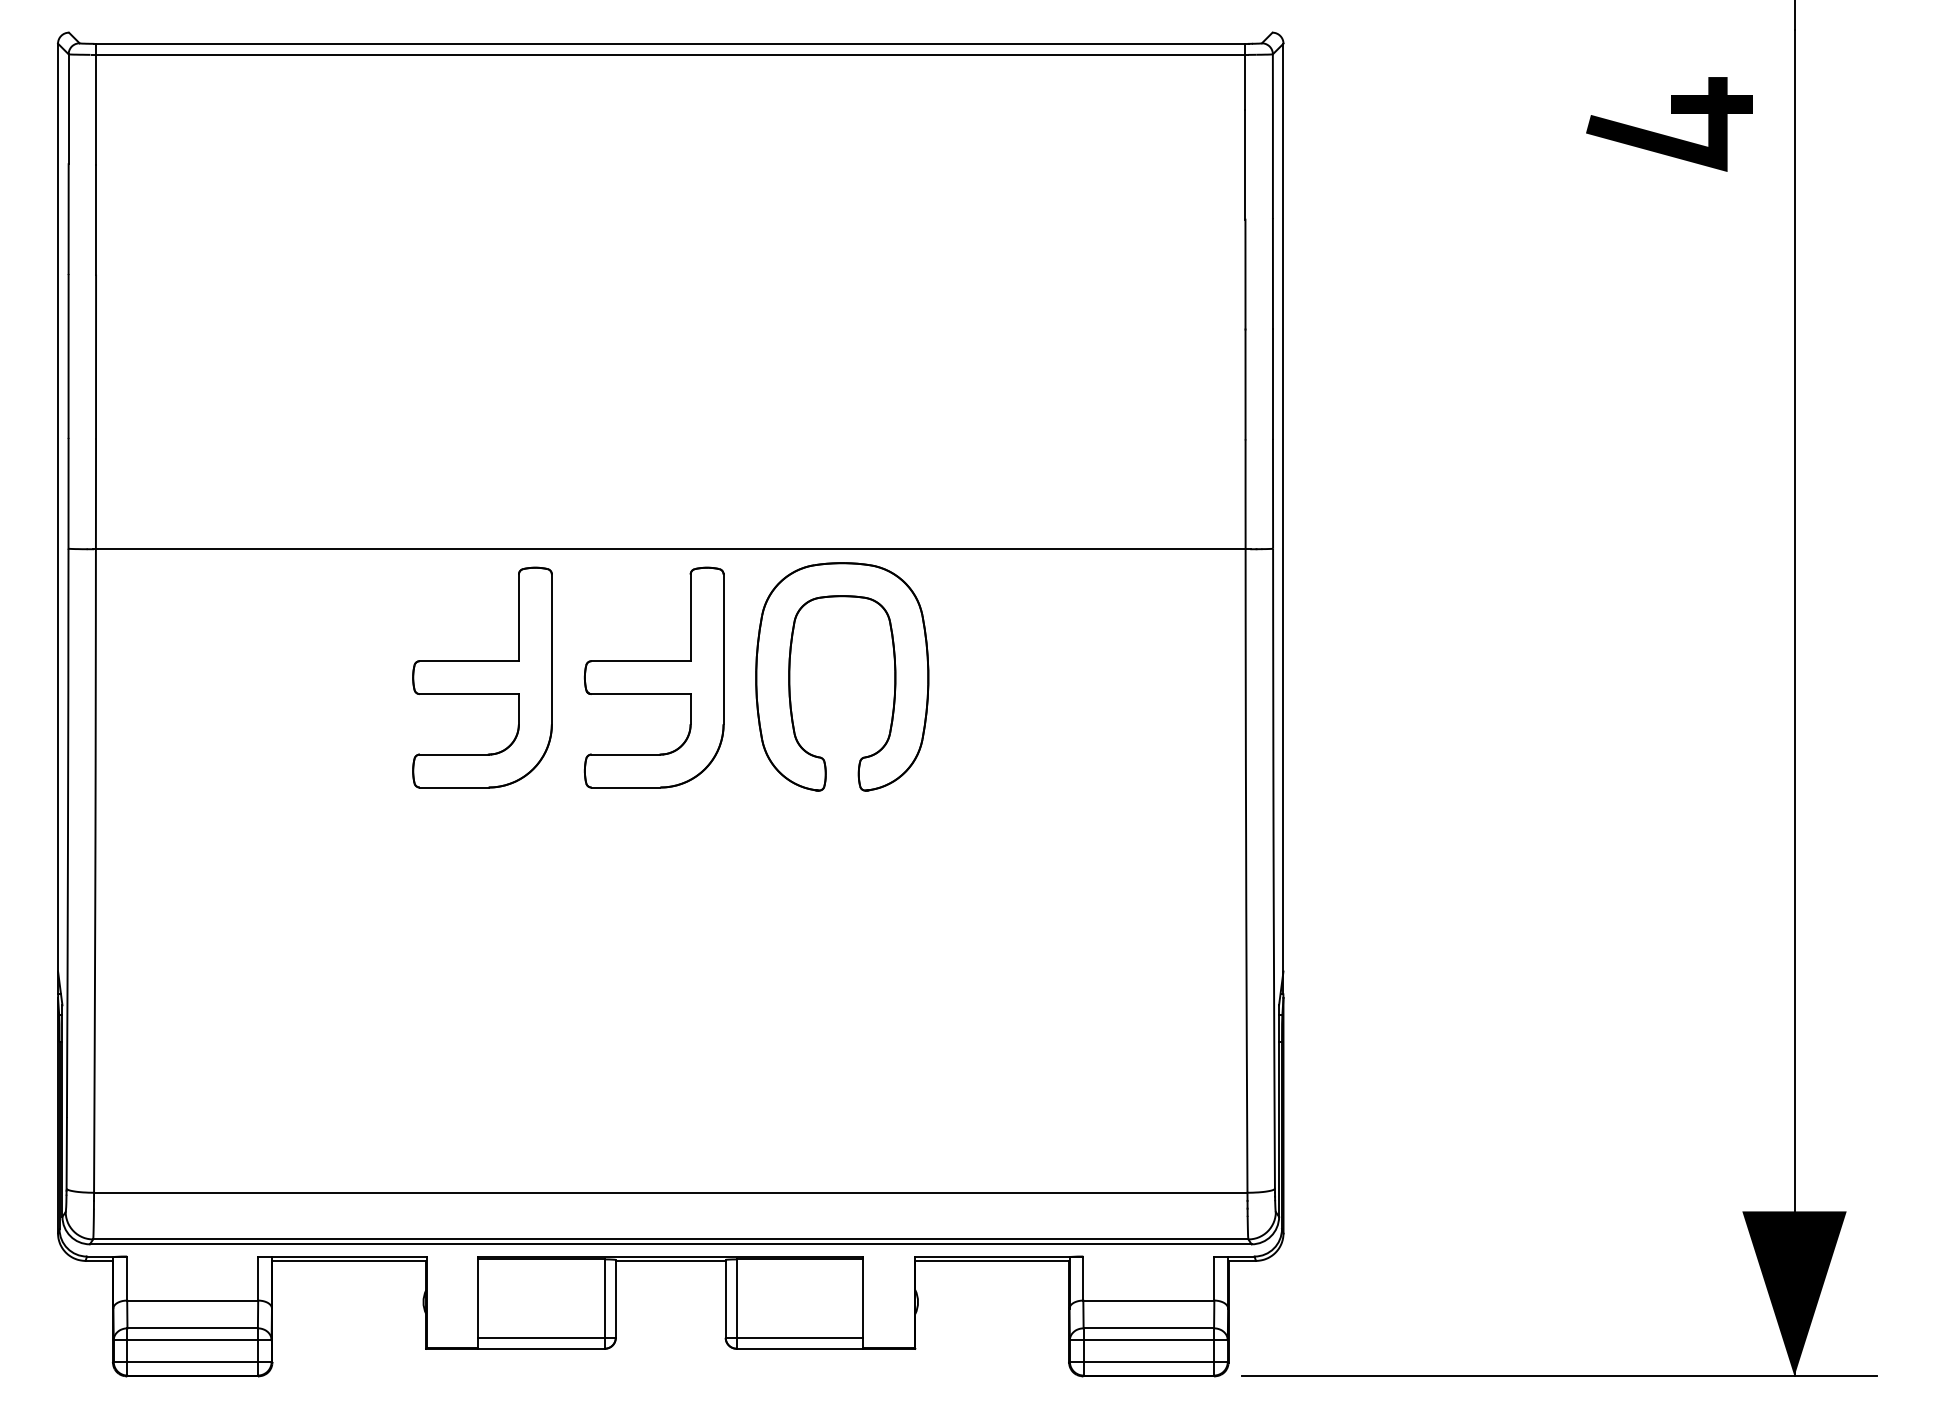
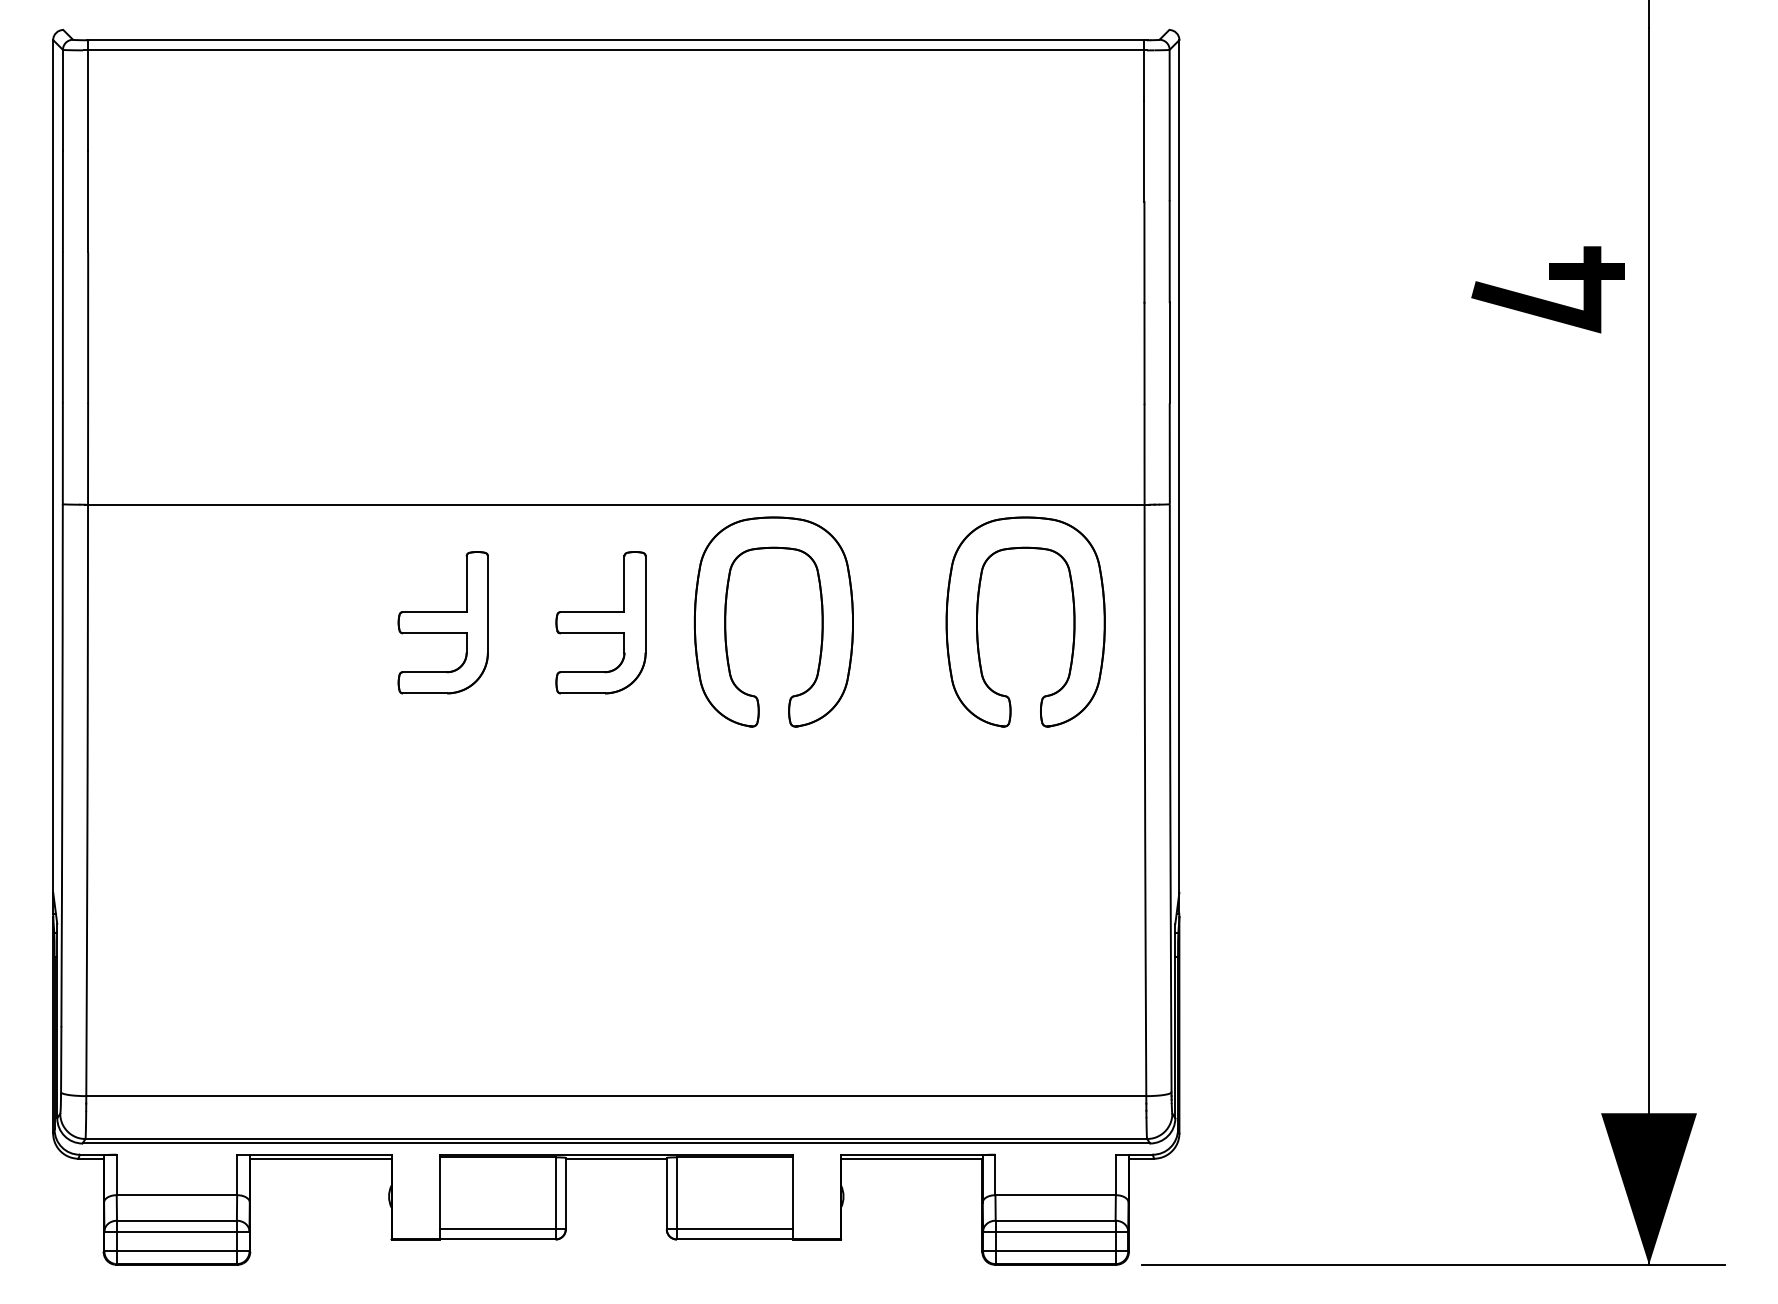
part: (1671, 113) -> (1549, 279), moved
part: (1064, 676) -> (978, 621), added
part: (482, 677) -> (443, 622), size x0.7
part: (653, 677) -> (600, 622), size x0.7

